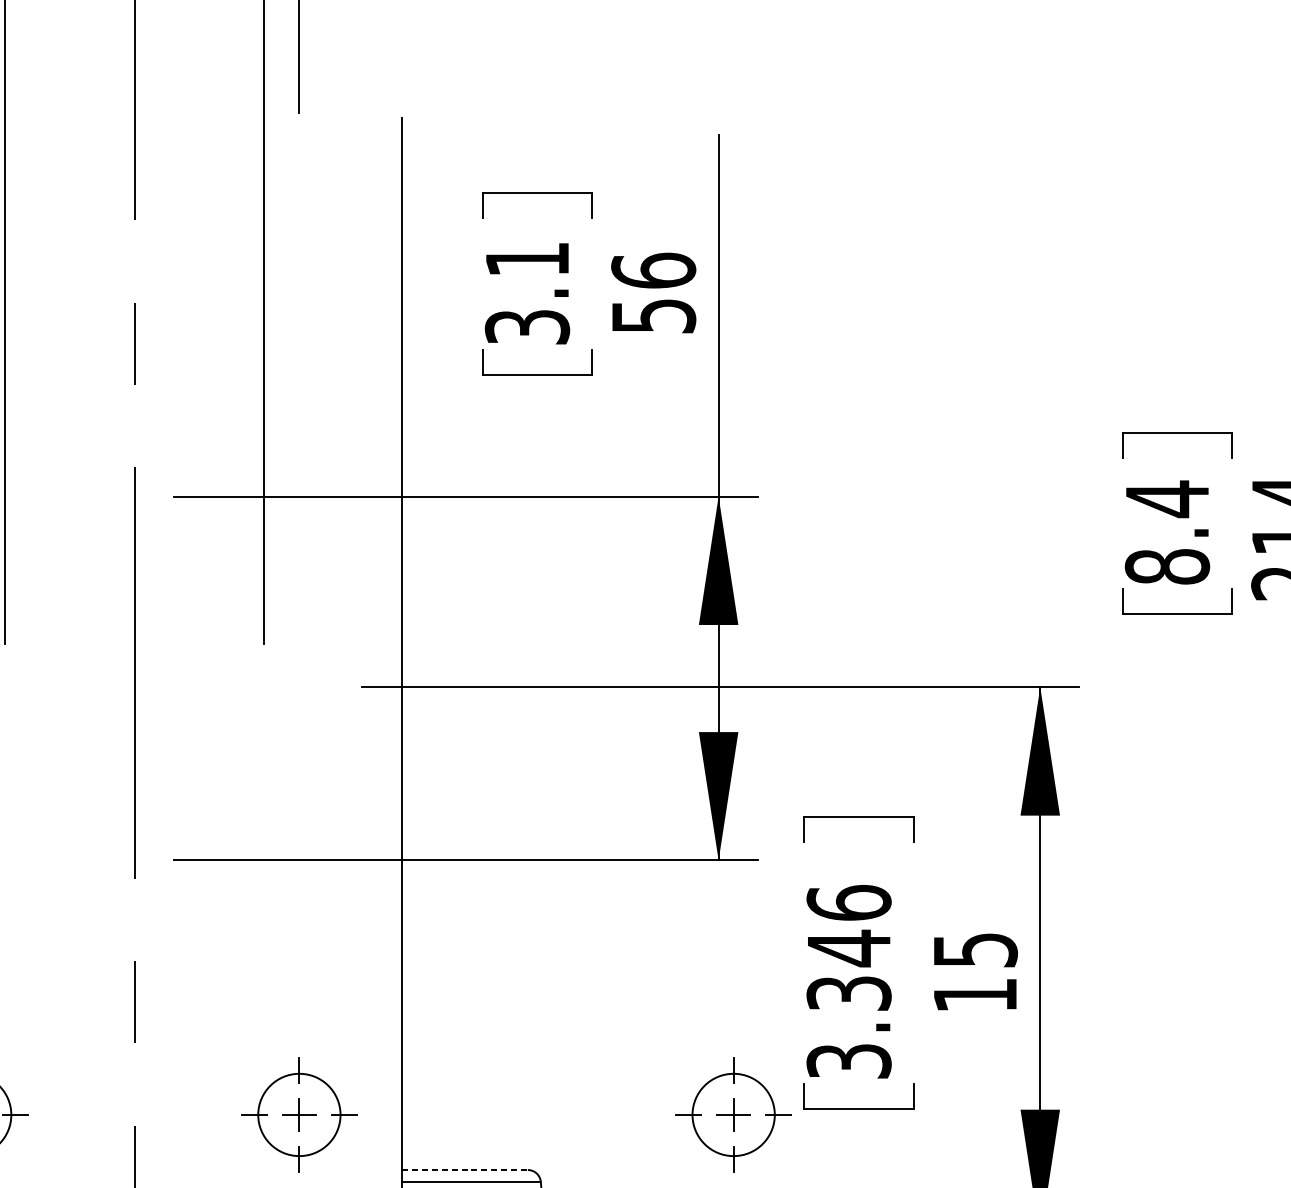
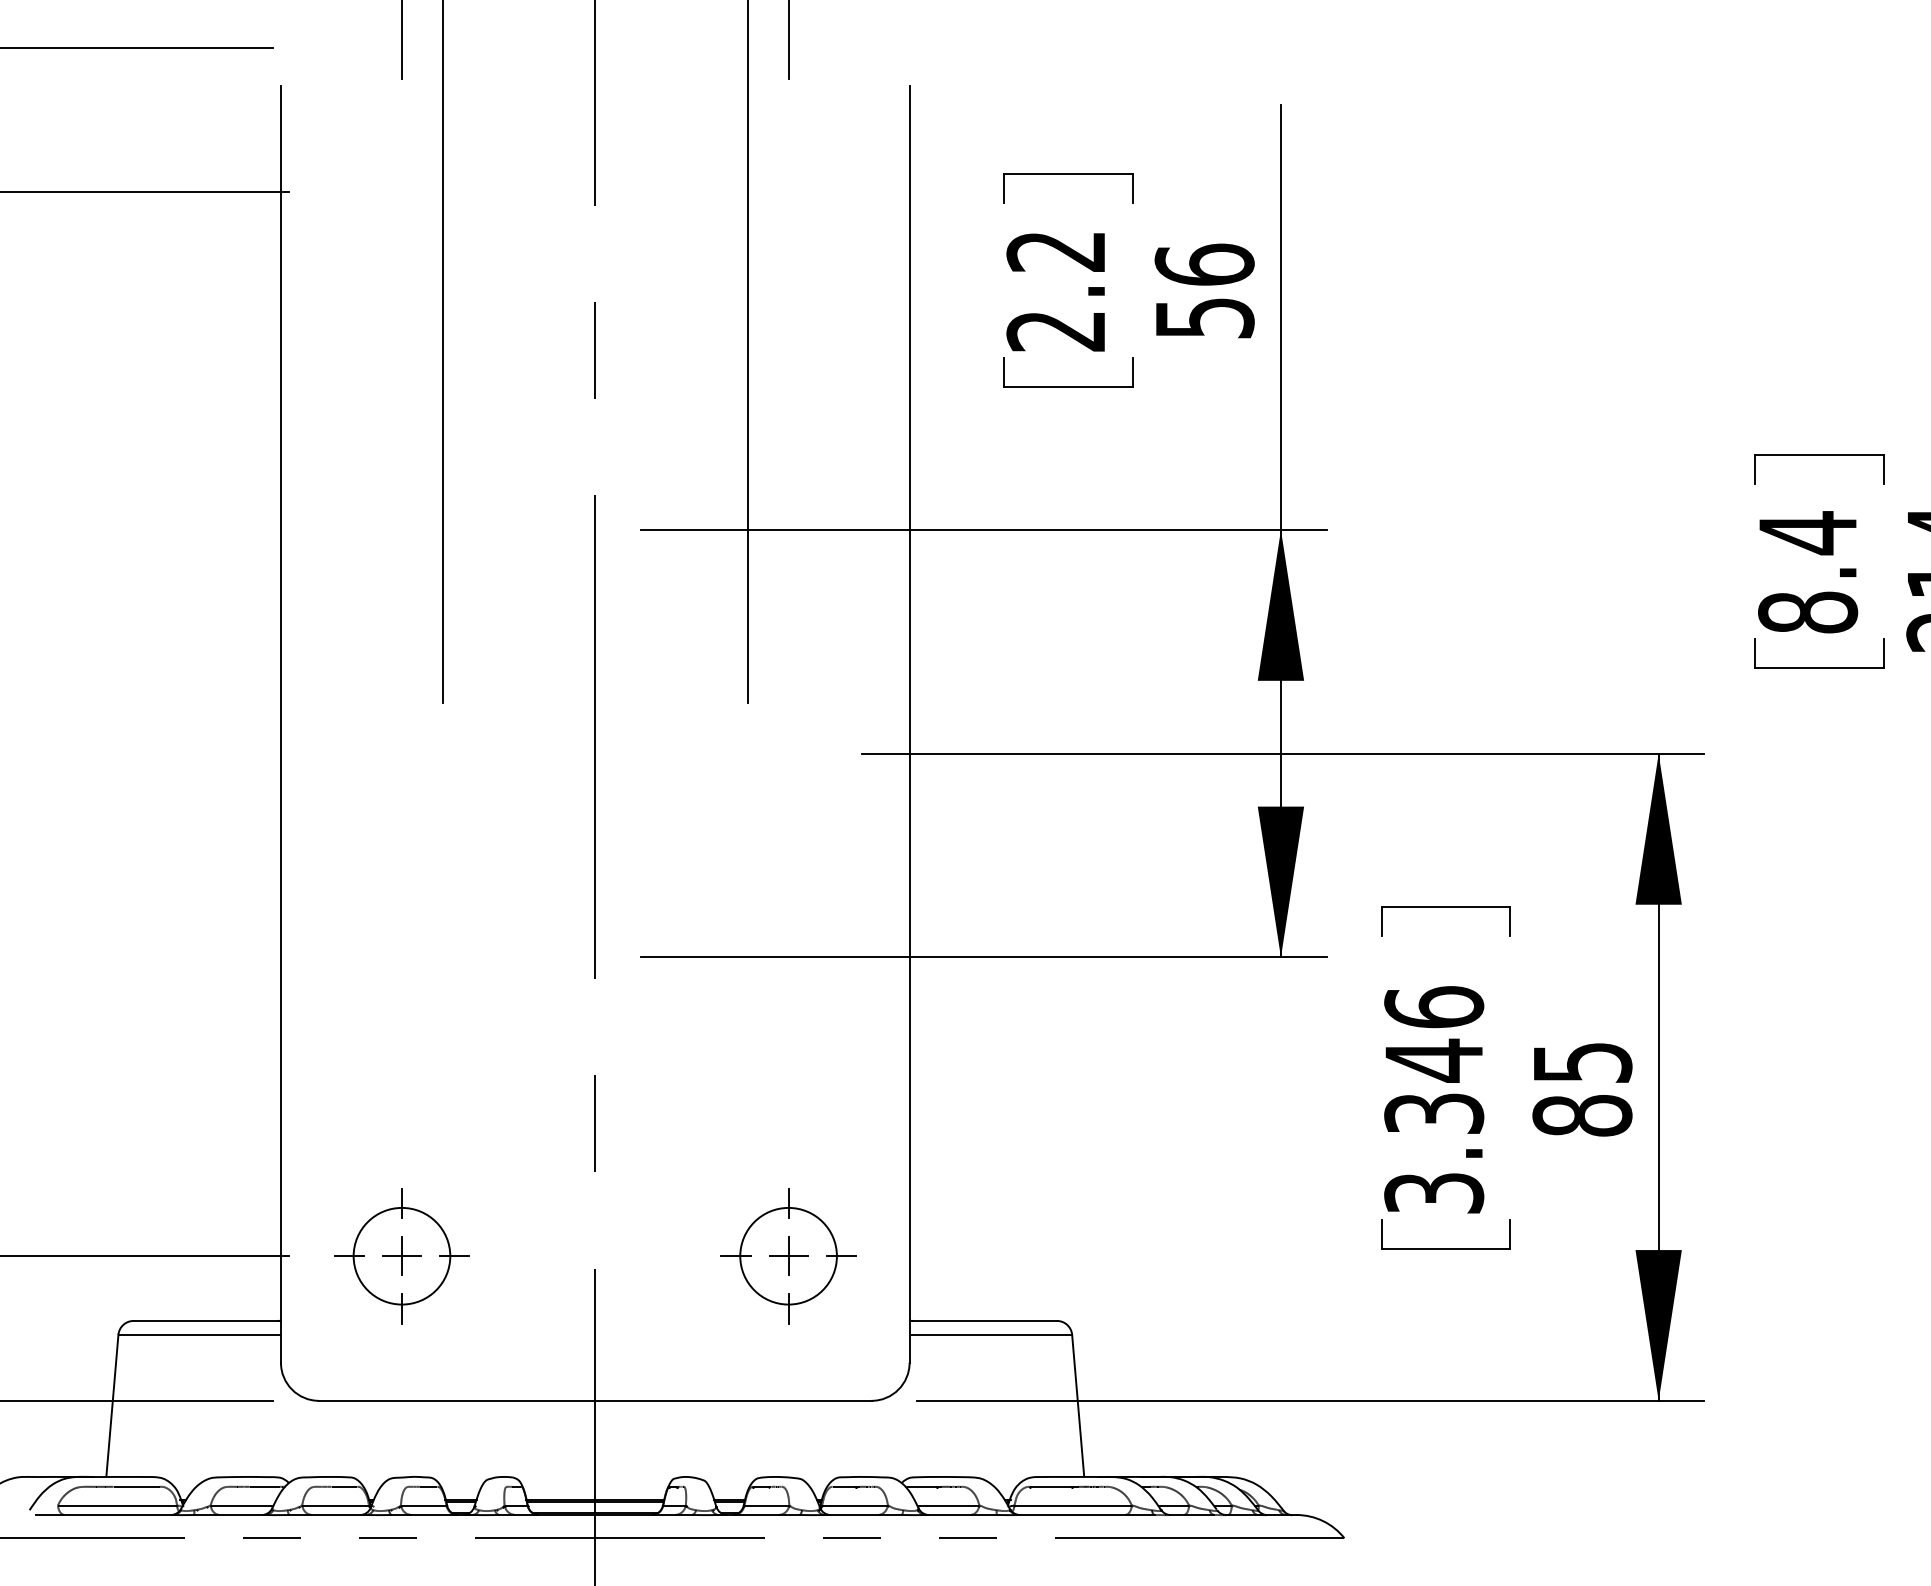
text: (527, 293) -> (1056, 291), 3.1 -> 2.2
text: (975, 995) -> (1582, 1115), 15 -> 85
part: (733, 1115) -> (1298, 1256), removed
line: (465, 1169) -> (983, 1320), dashed -> solid

